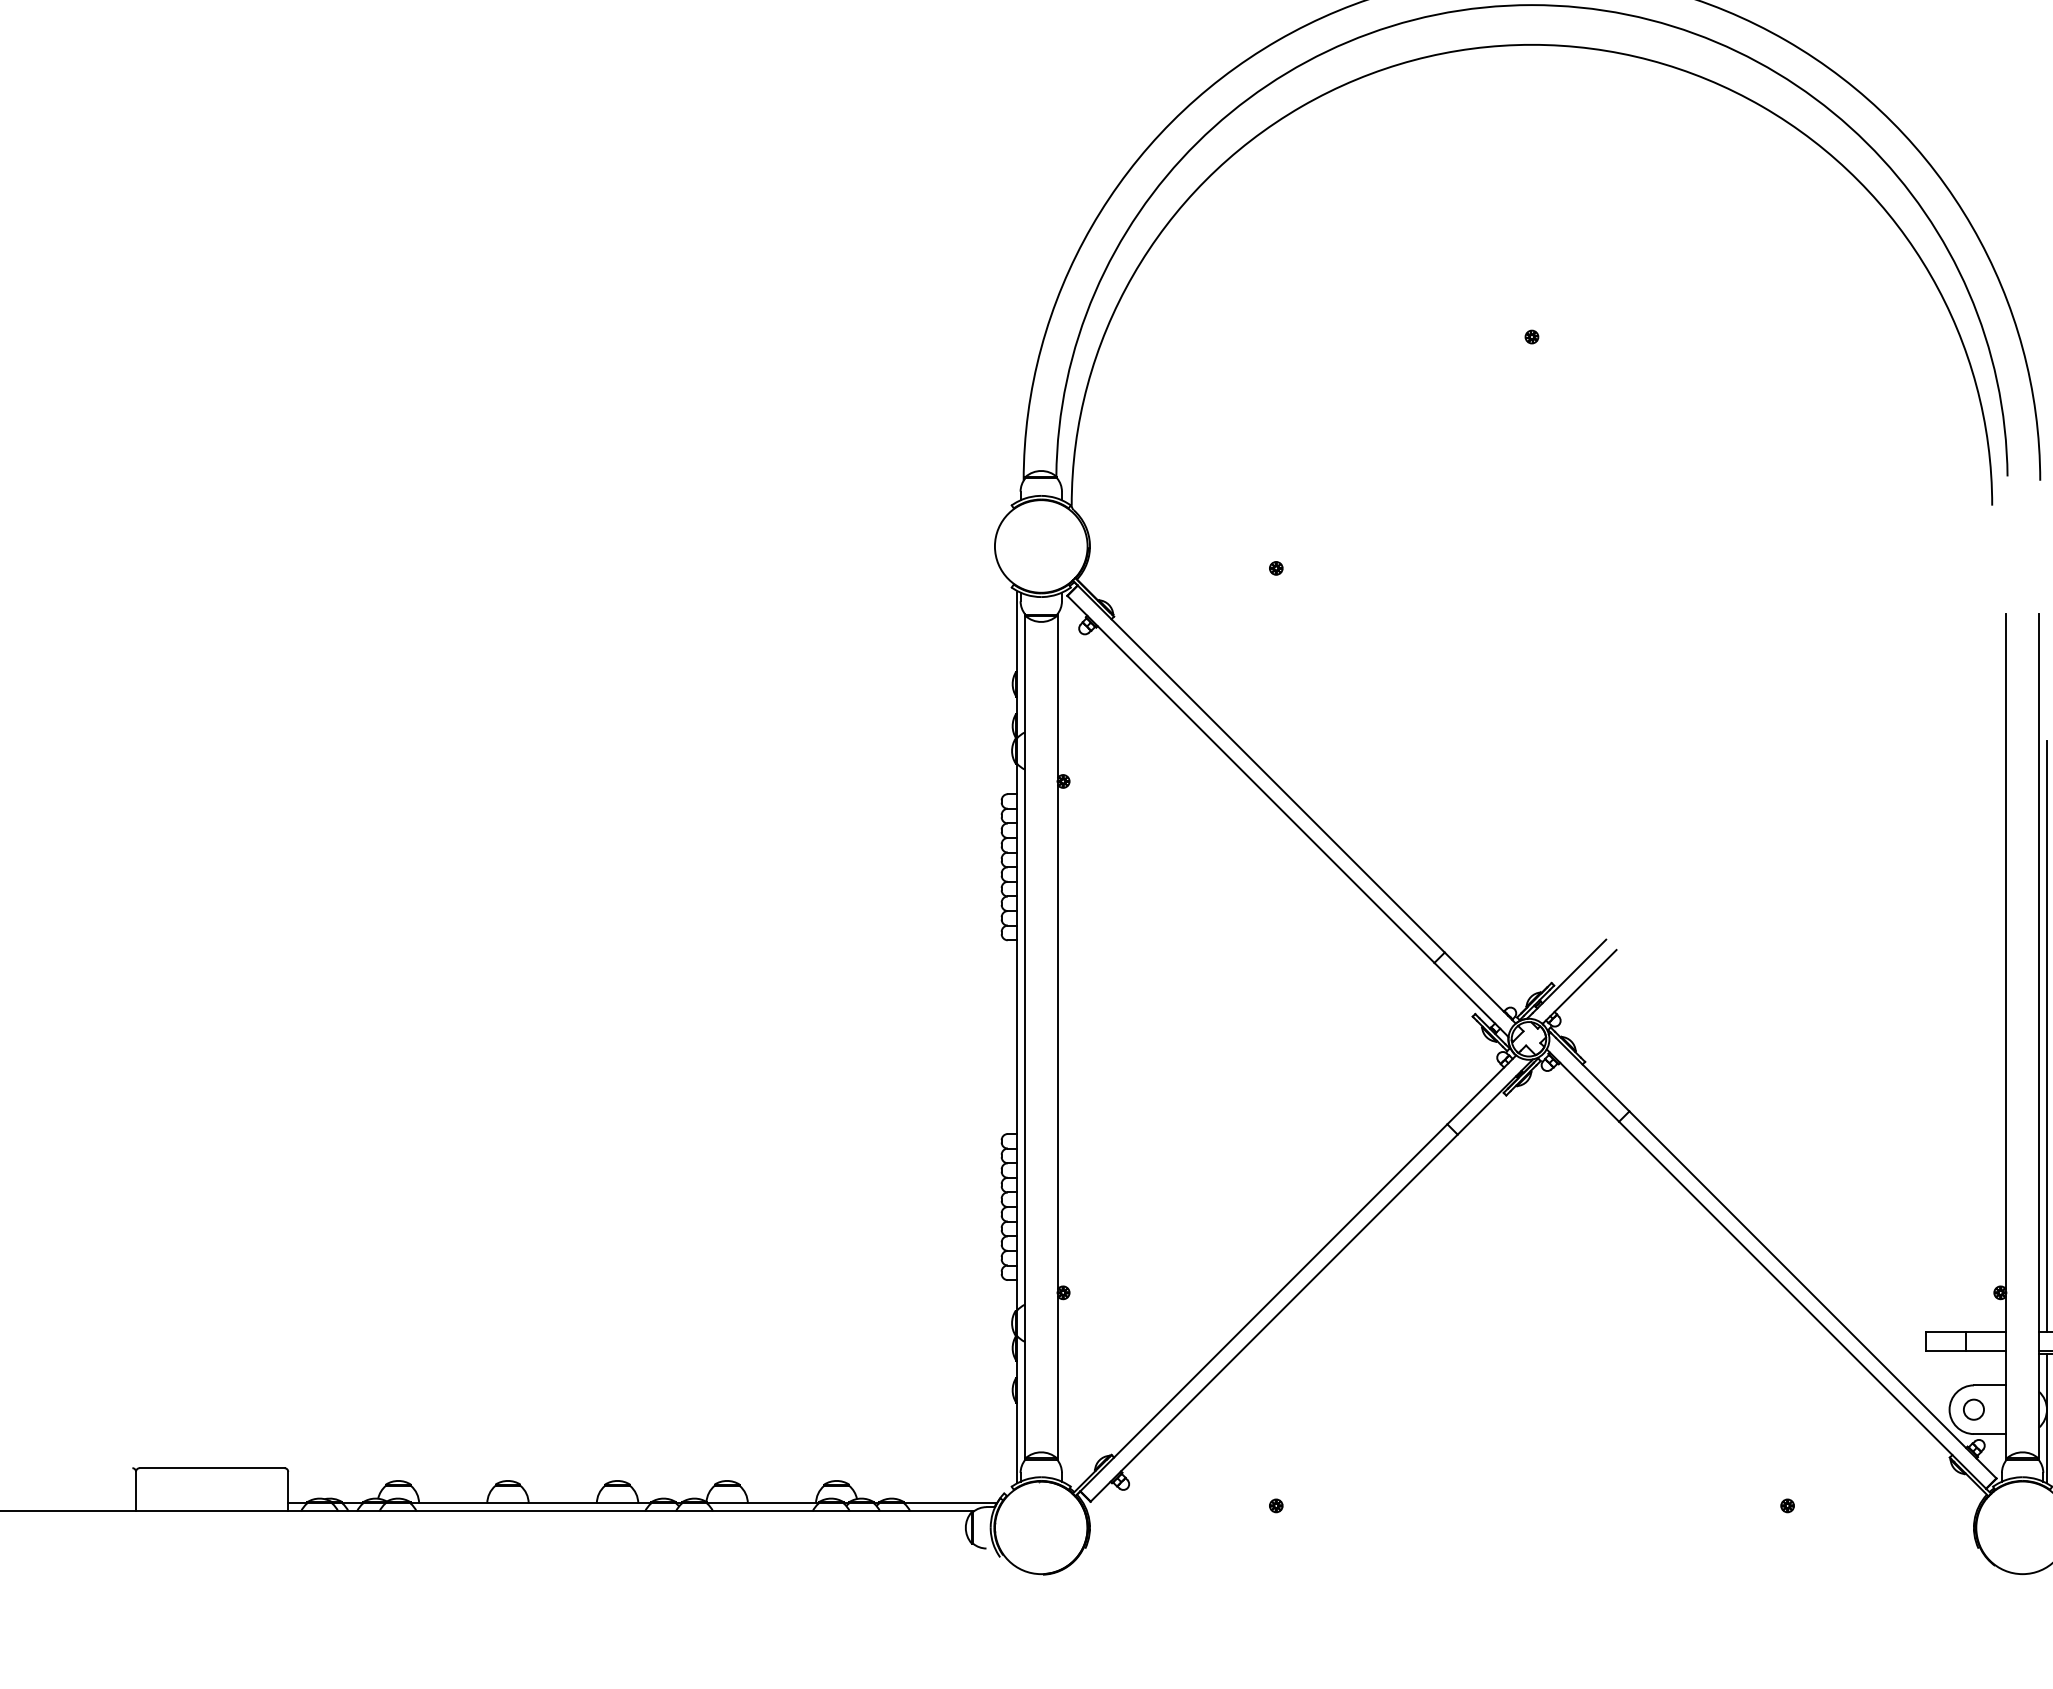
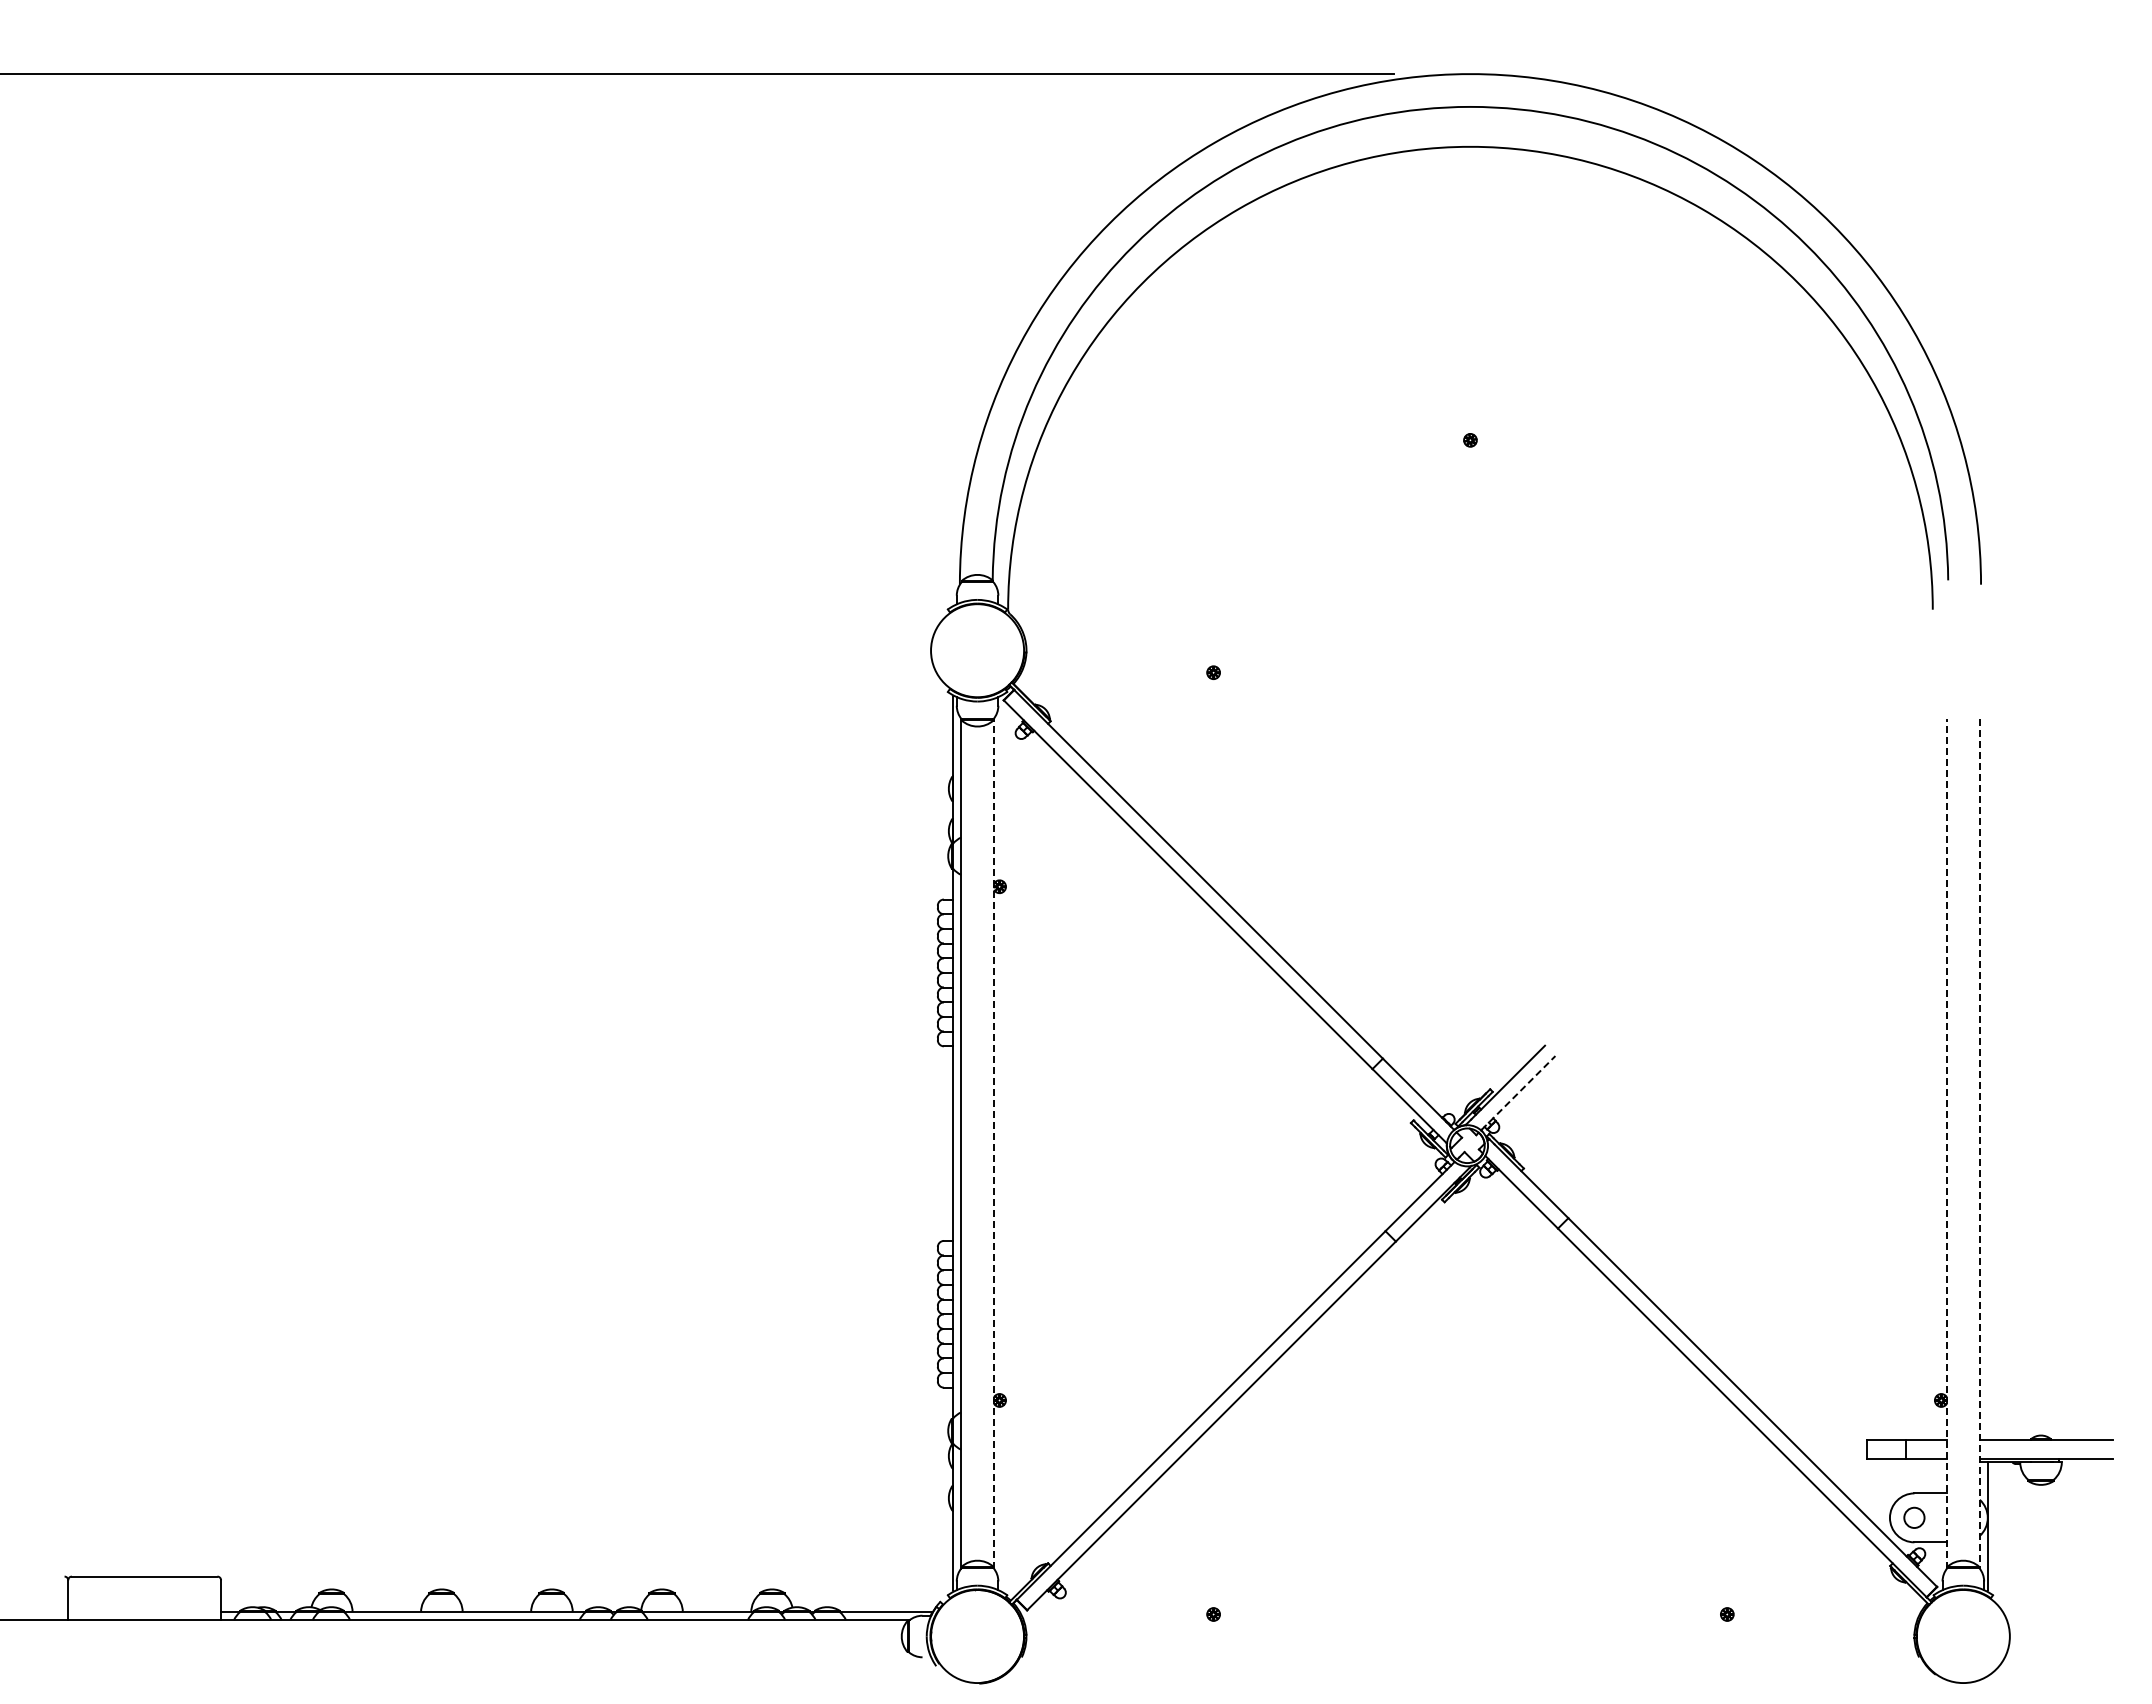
line: (1579, 986) -> (1518, 1092), solid -> dashed
line: (2046, 1036) -> (1987, 1142), removed
line: (1058, 1037) -> (994, 1143), solid -> dashed
line: (2005, 1037) -> (1946, 1143), solid -> dashed
line: (2038, 1038) -> (1979, 1144), solid -> dashed

